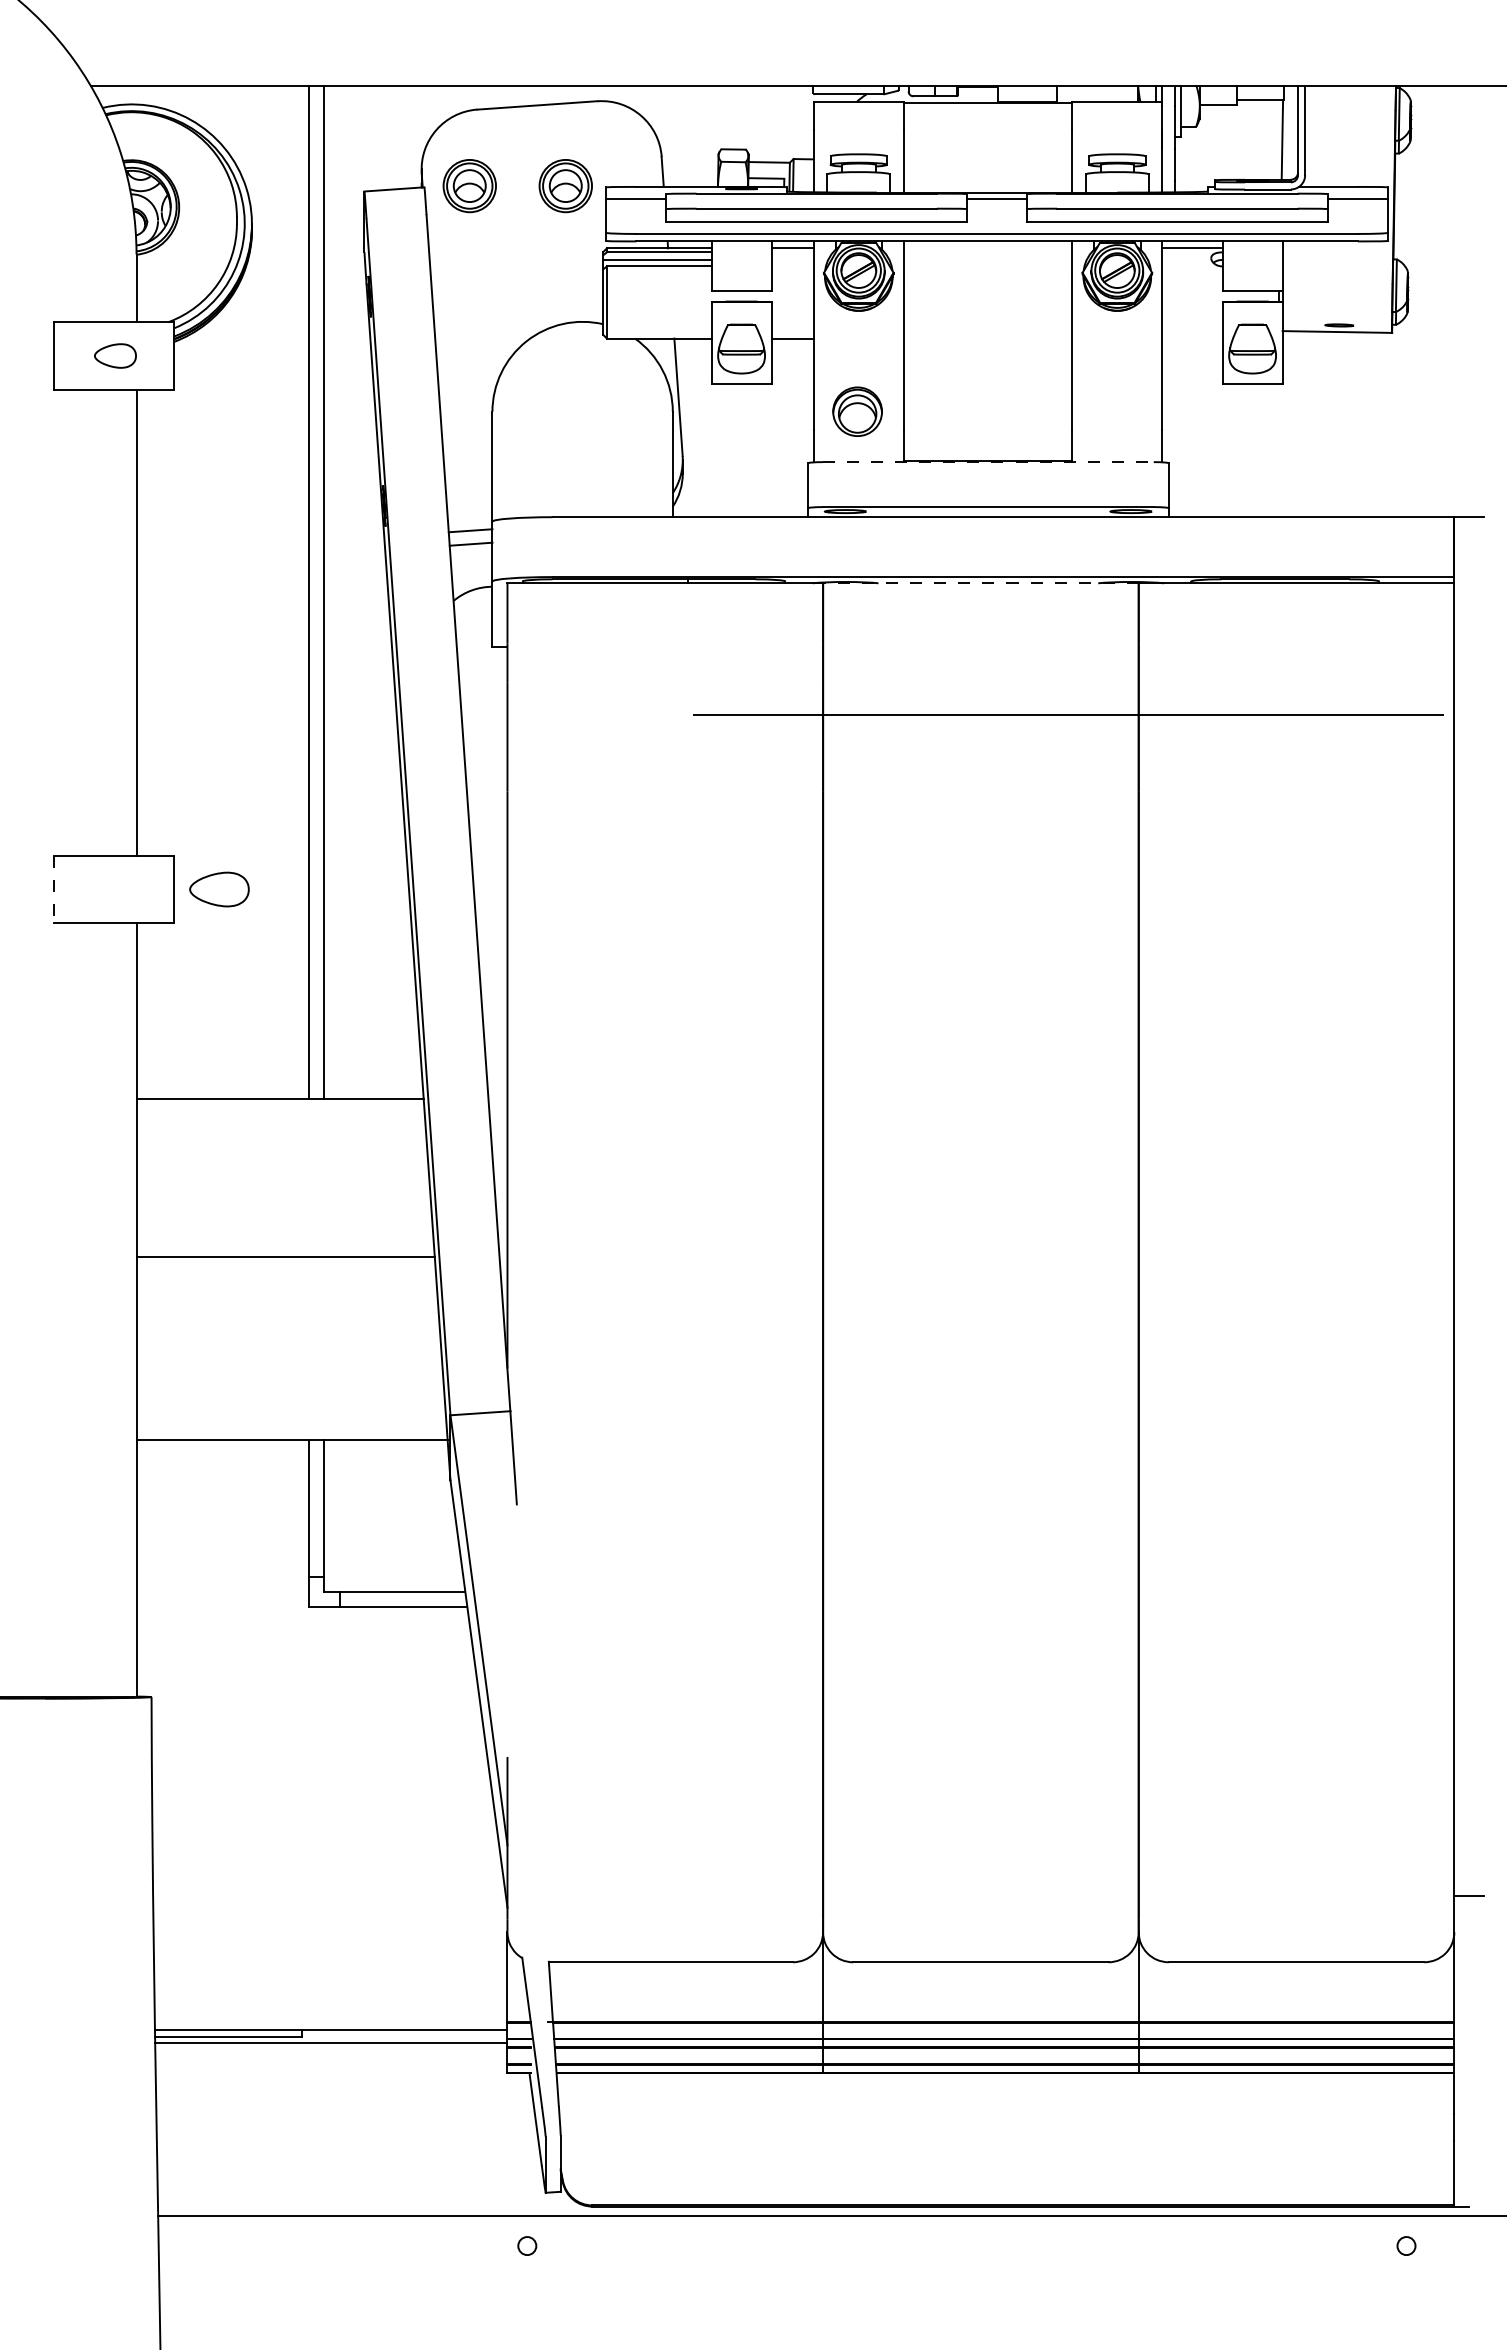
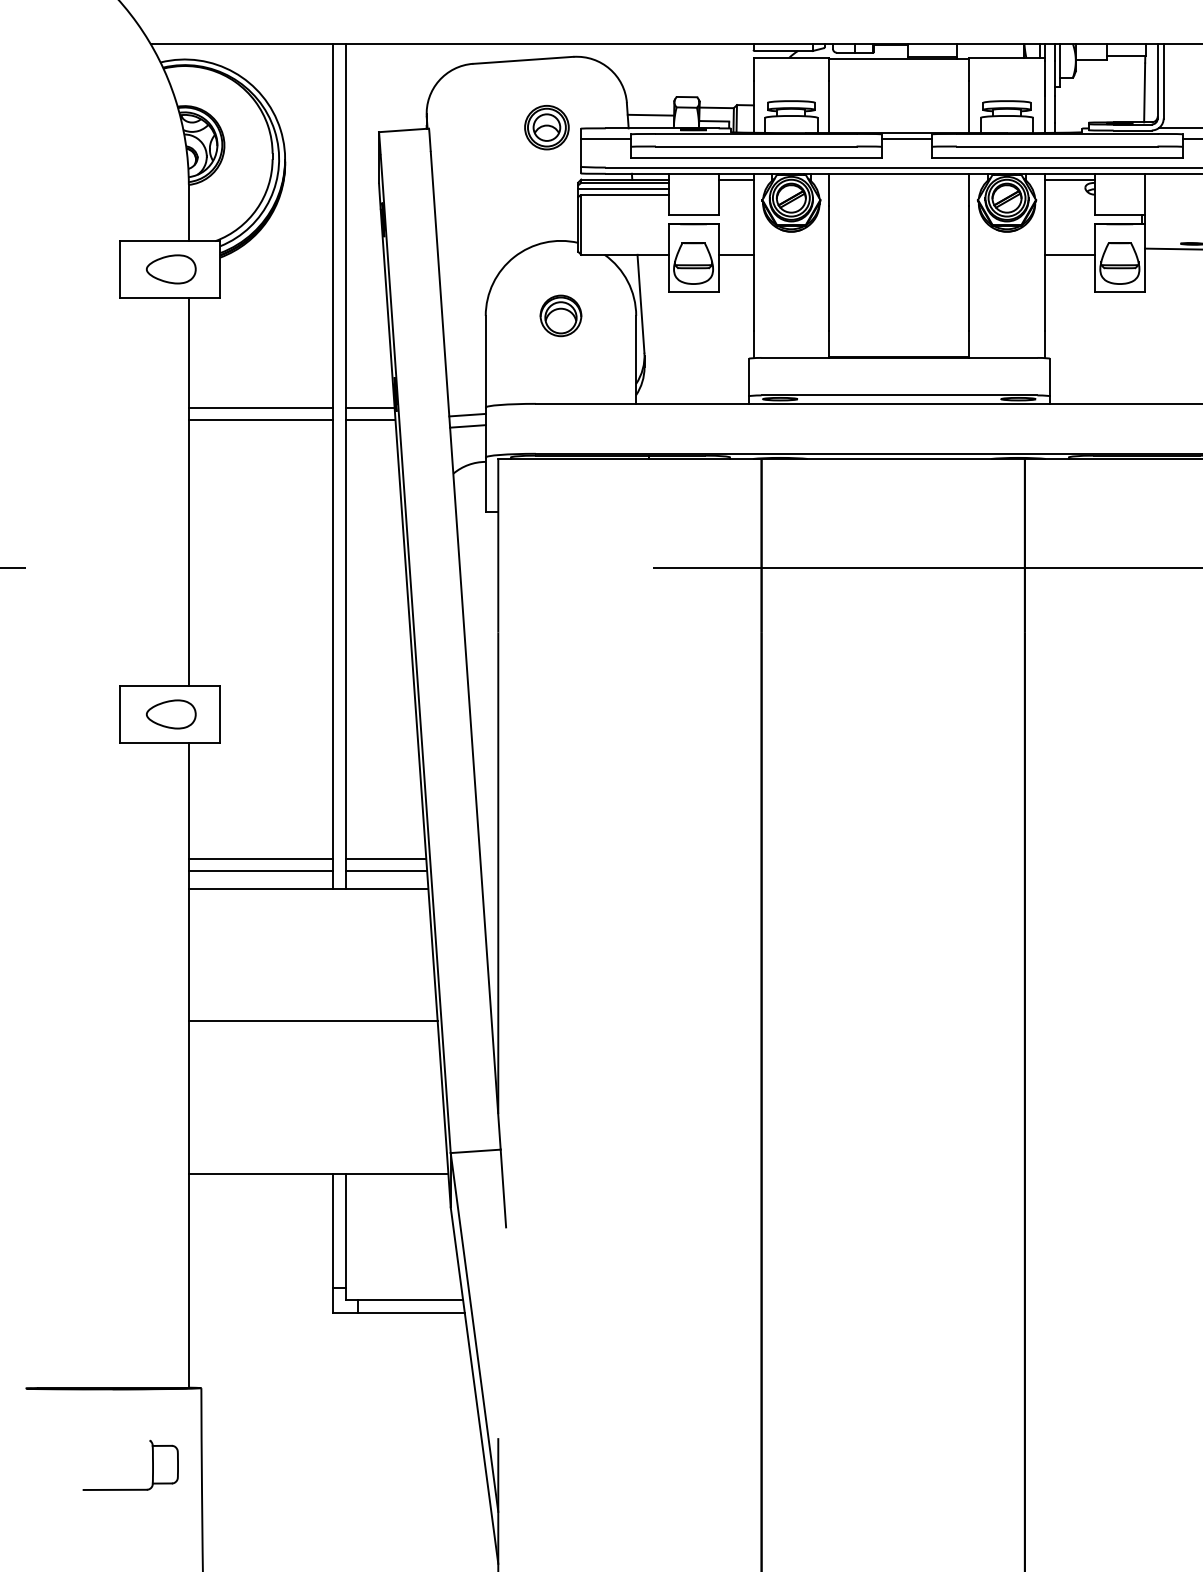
line: (690, 170) -> (650, 114), added
part: (469, 186) -> (466, 127), removed
line: (1192, 338) -> (1069, 254), added
part: (115, 355) -> (171, 268), size x1.43
part: (857, 411) -> (560, 315), moved
line: (988, 462) -> (899, 358), dashed -> solid
line: (222, 521) -> (260, 407), added
line: (353, 521) -> (369, 407), added
line: (222, 536) -> (260, 419), added
line: (354, 536) -> (370, 419), added
line: (980, 583) -> (892, 459), dashed -> solid
line: (53, 889) -> (119, 714), dashed -> solid
part: (219, 889) -> (171, 714), moved
line: (222, 1062) -> (260, 858), added
line: (372, 1062) -> (385, 858), added
line: (222, 1077) -> (260, 871), added
line: (373, 1077) -> (386, 871), added
part: (92, 1789) -> (152, 1465), added

